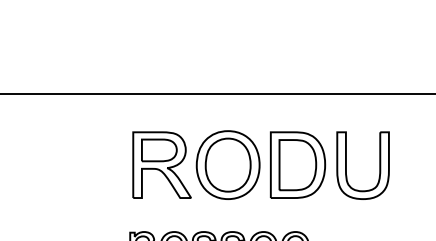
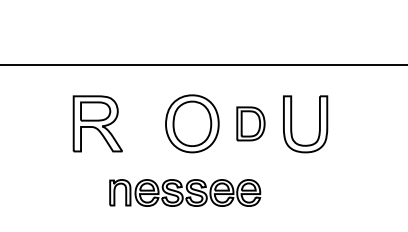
part: (161, 164) -> (97, 123), moved
part: (297, 164) -> (250, 123), size x0.6

